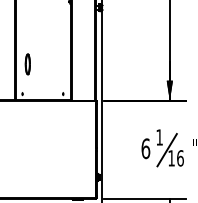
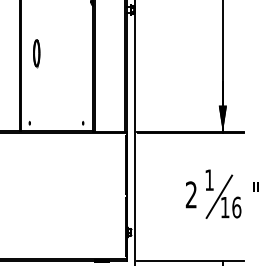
part: (27, 64) -> (36, 53), moved
text: (145, 148) -> (191, 194), 6 -> 2

